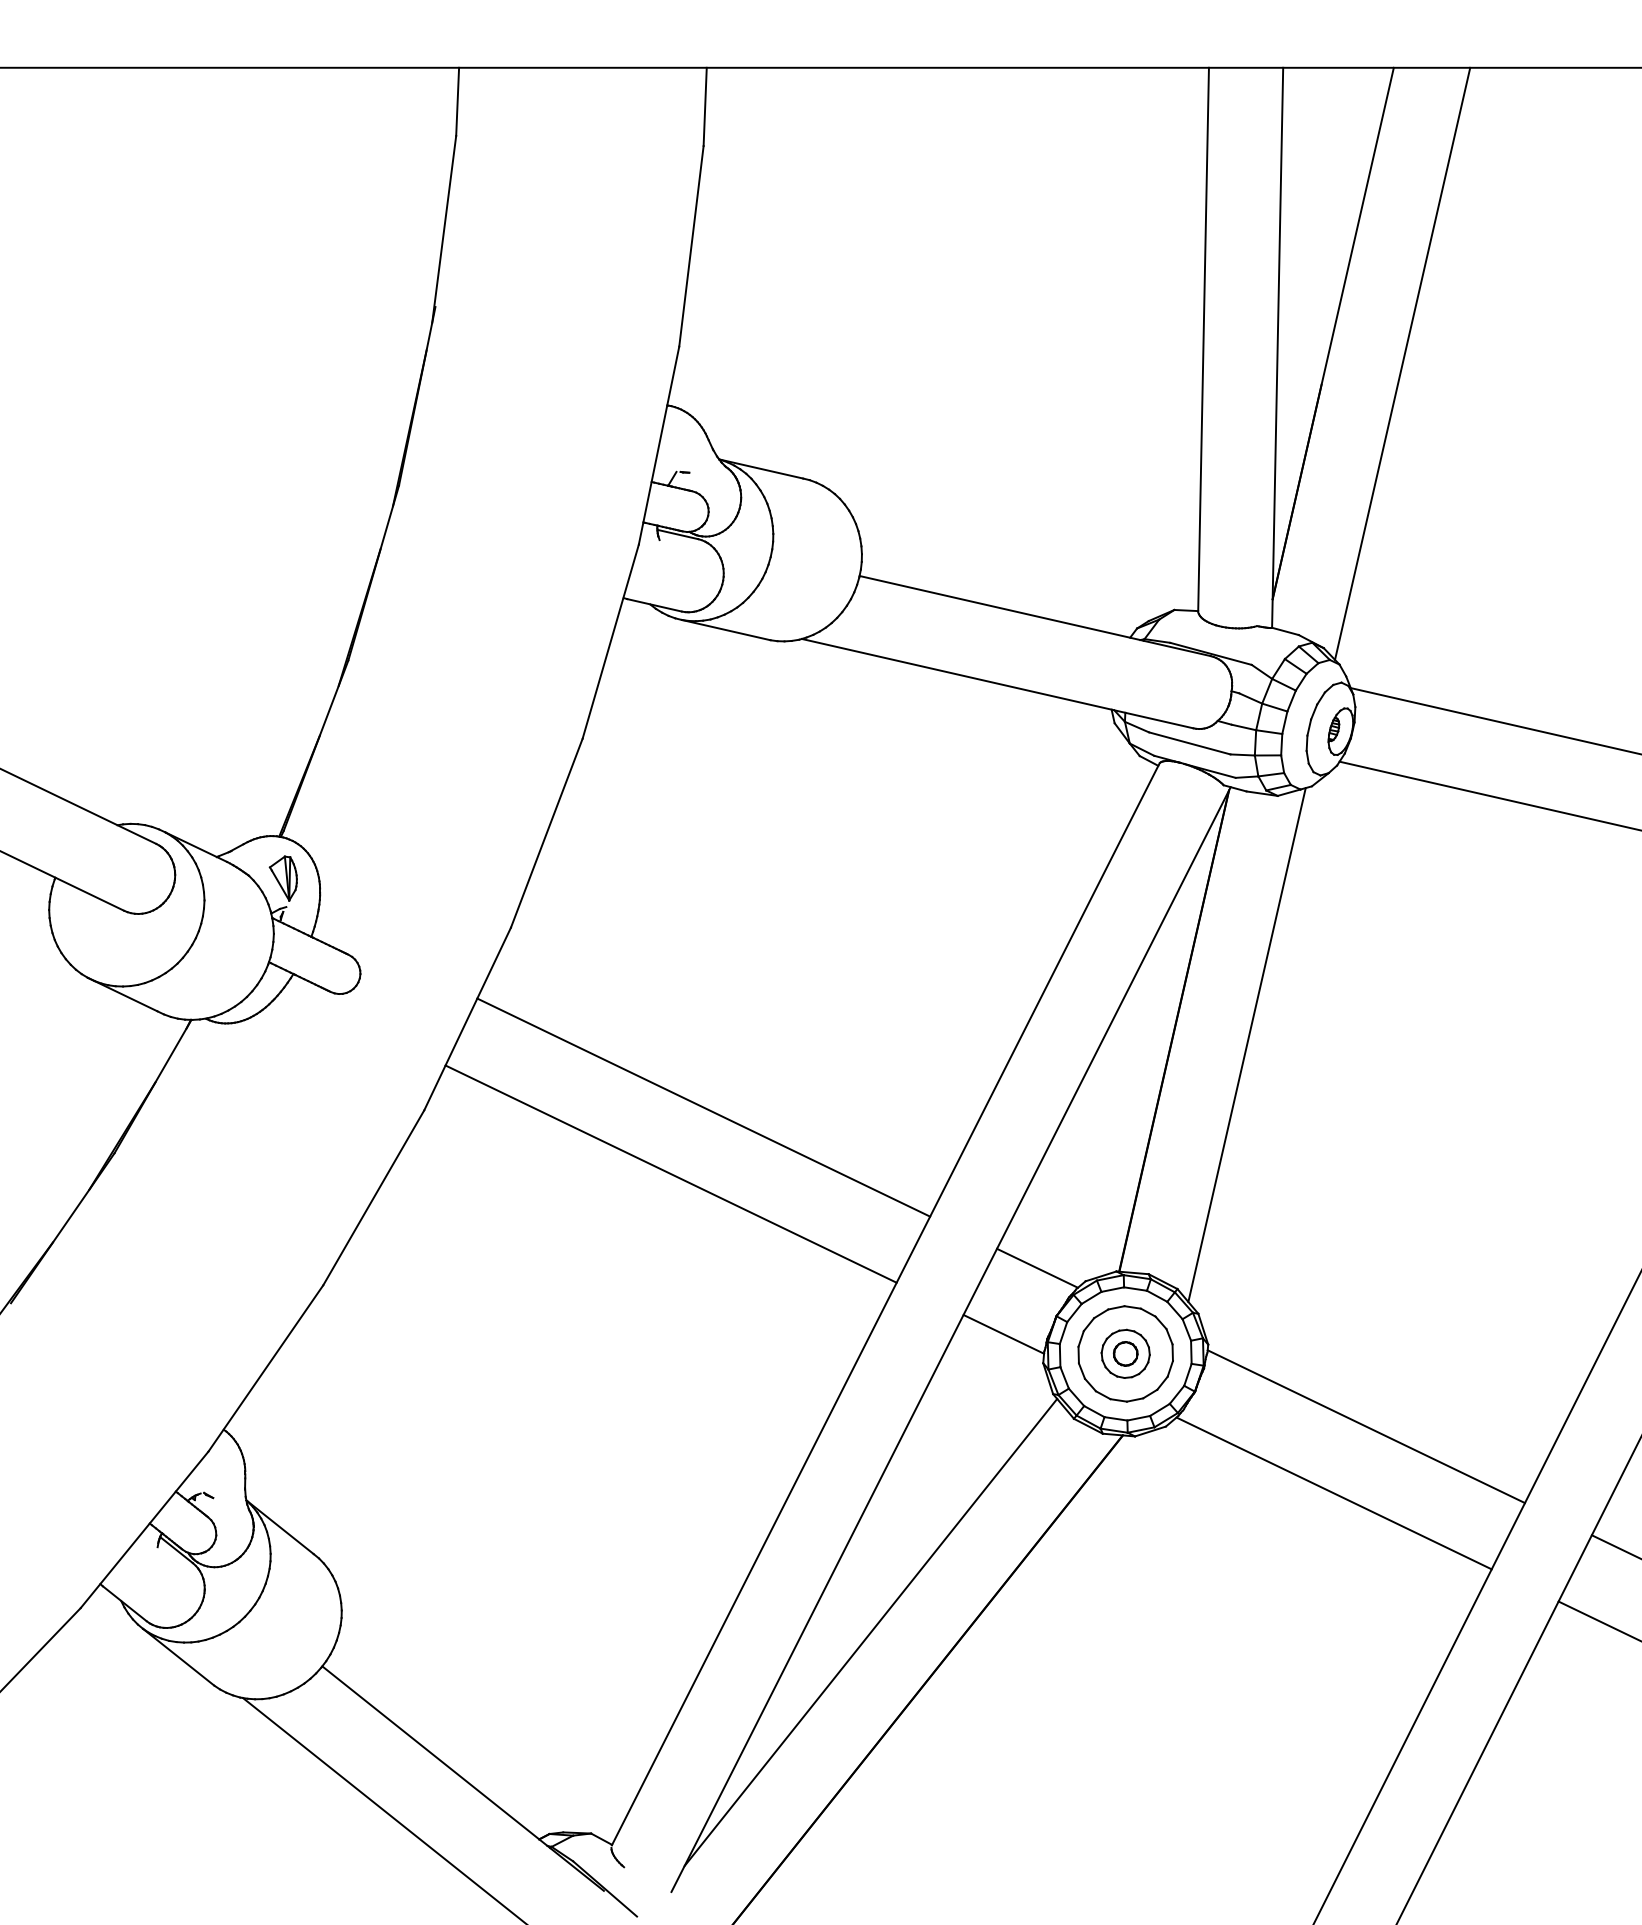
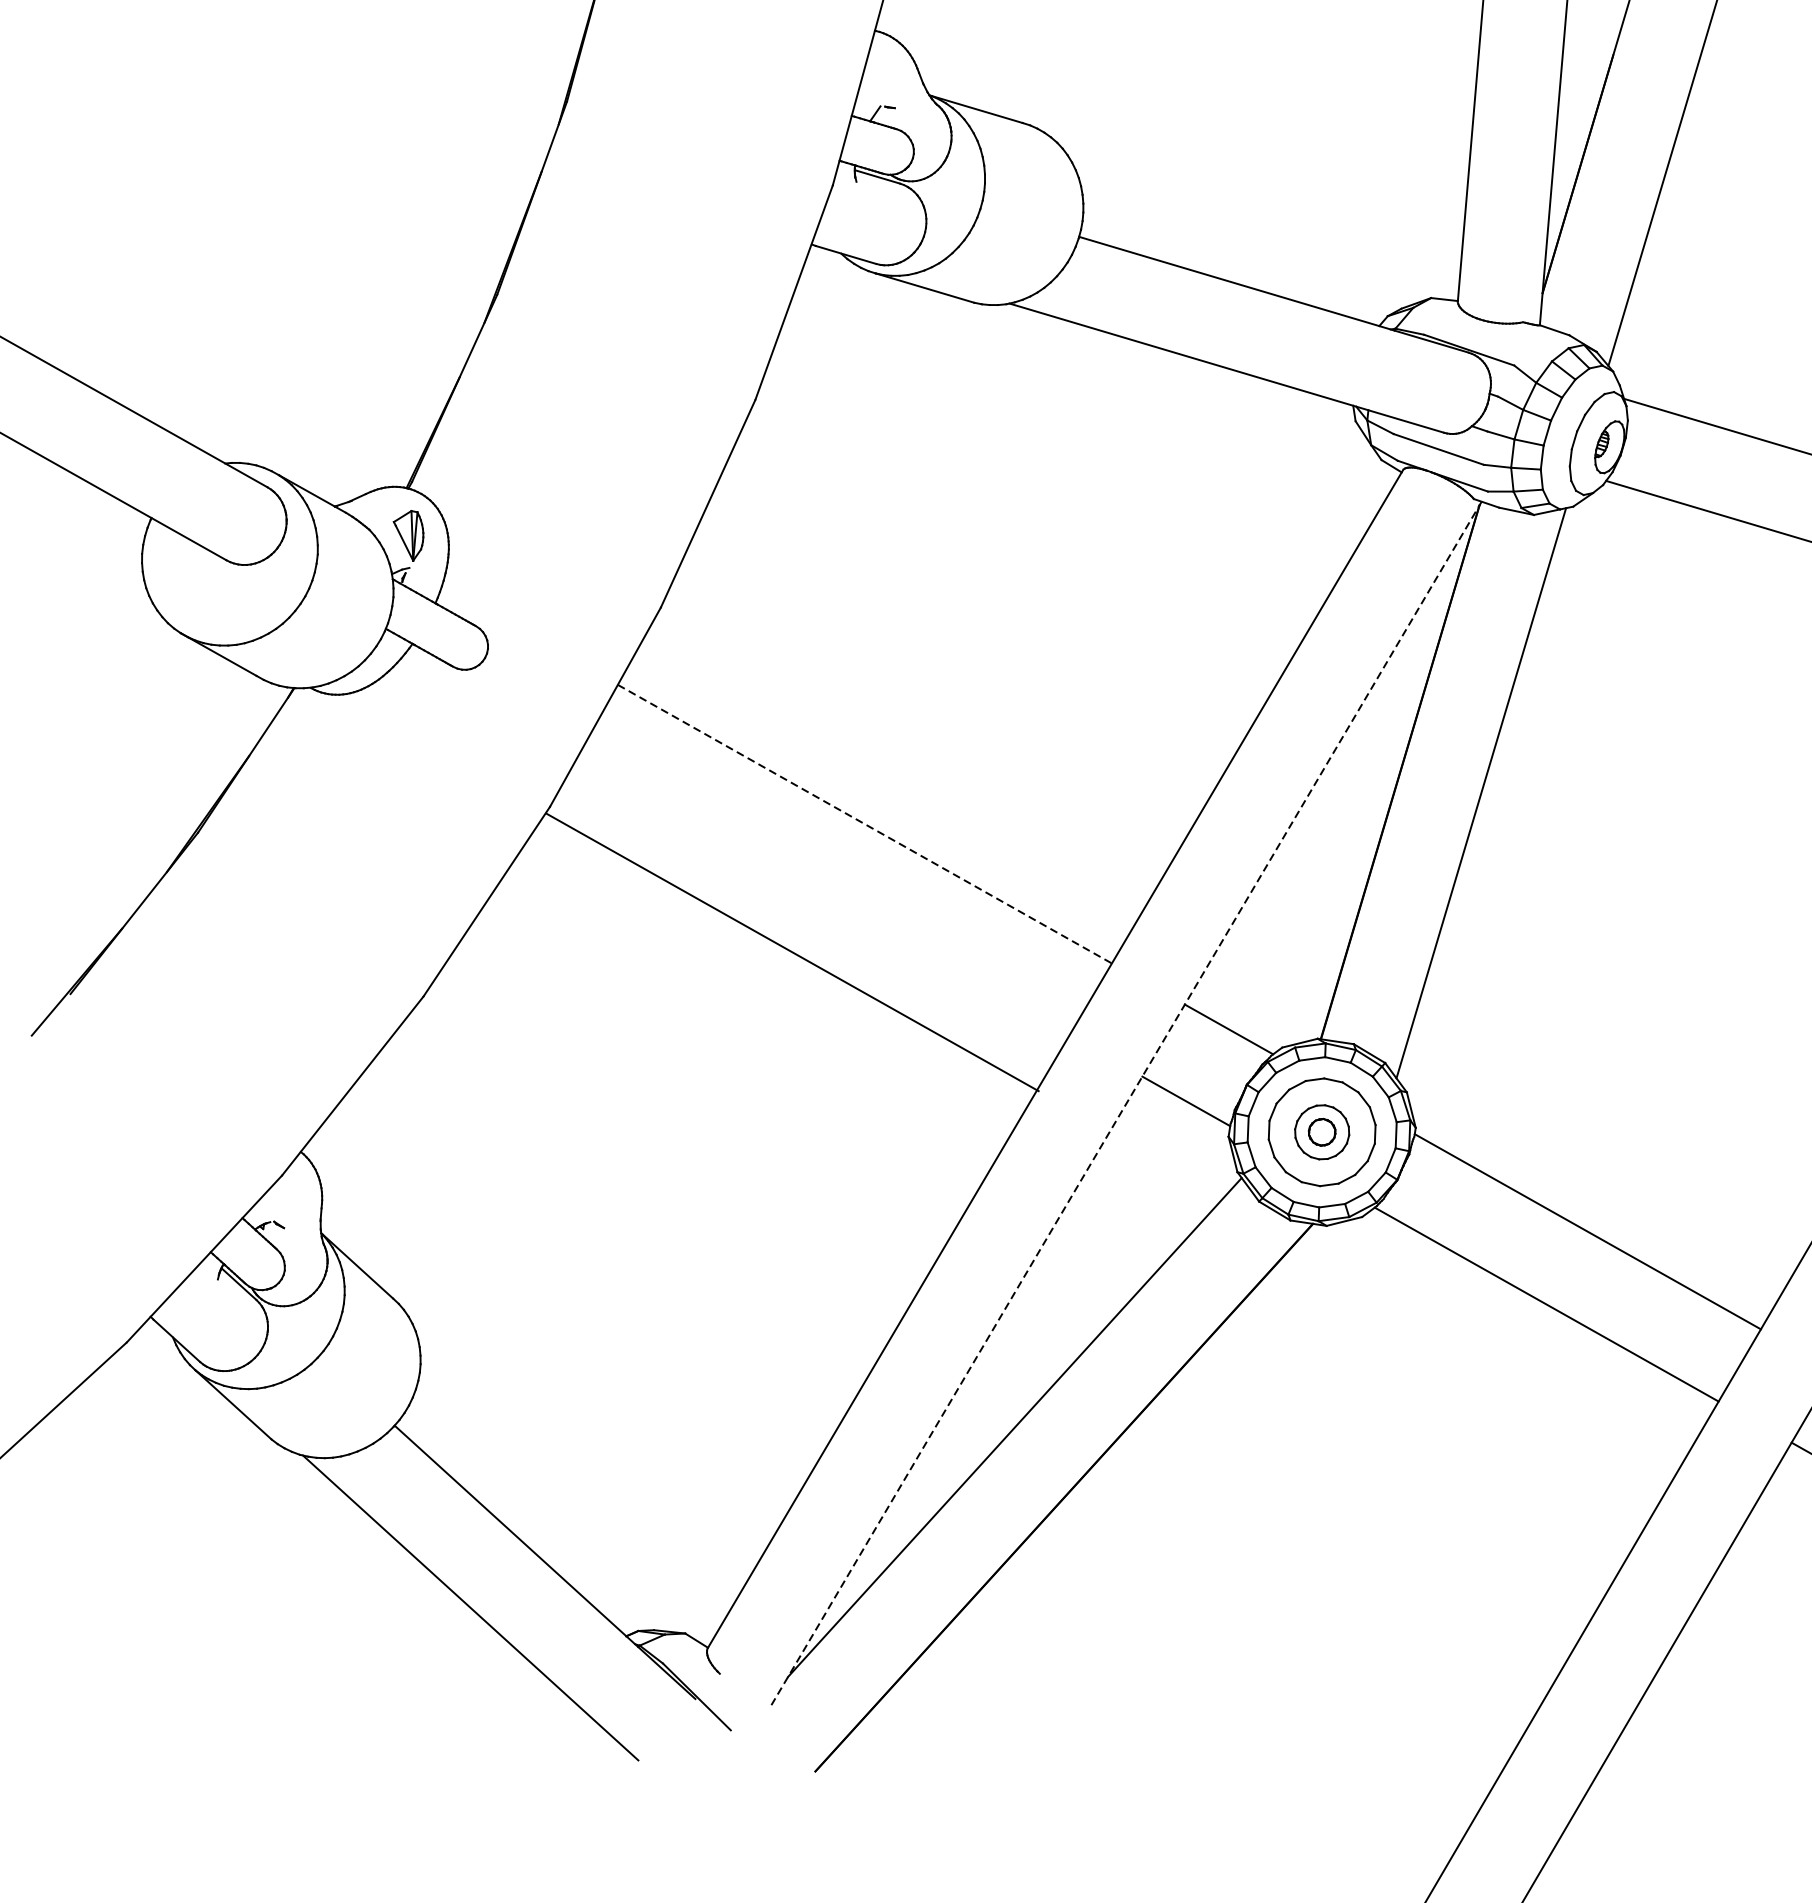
line: (704, 1107) -> (865, 824), solid -> dashed
line: (670, 1173) -> (791, 951), moved
line: (951, 1339) -> (1127, 1103), solid -> dashed

